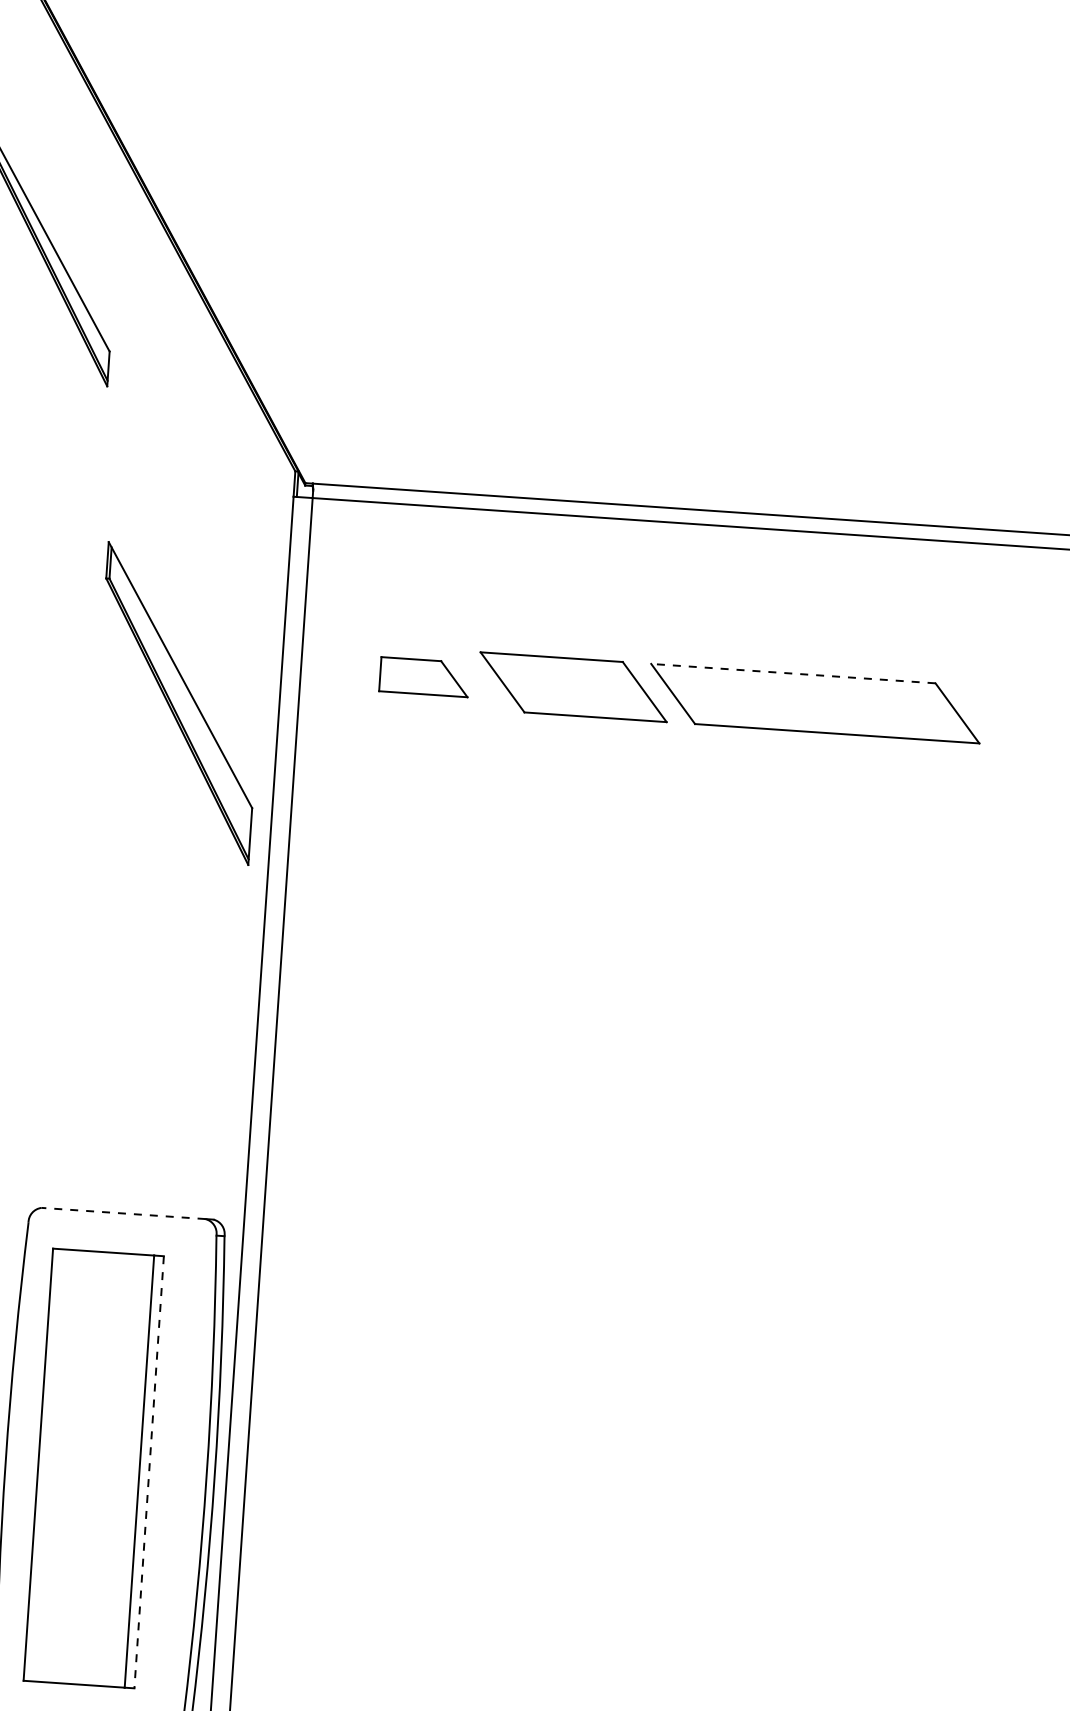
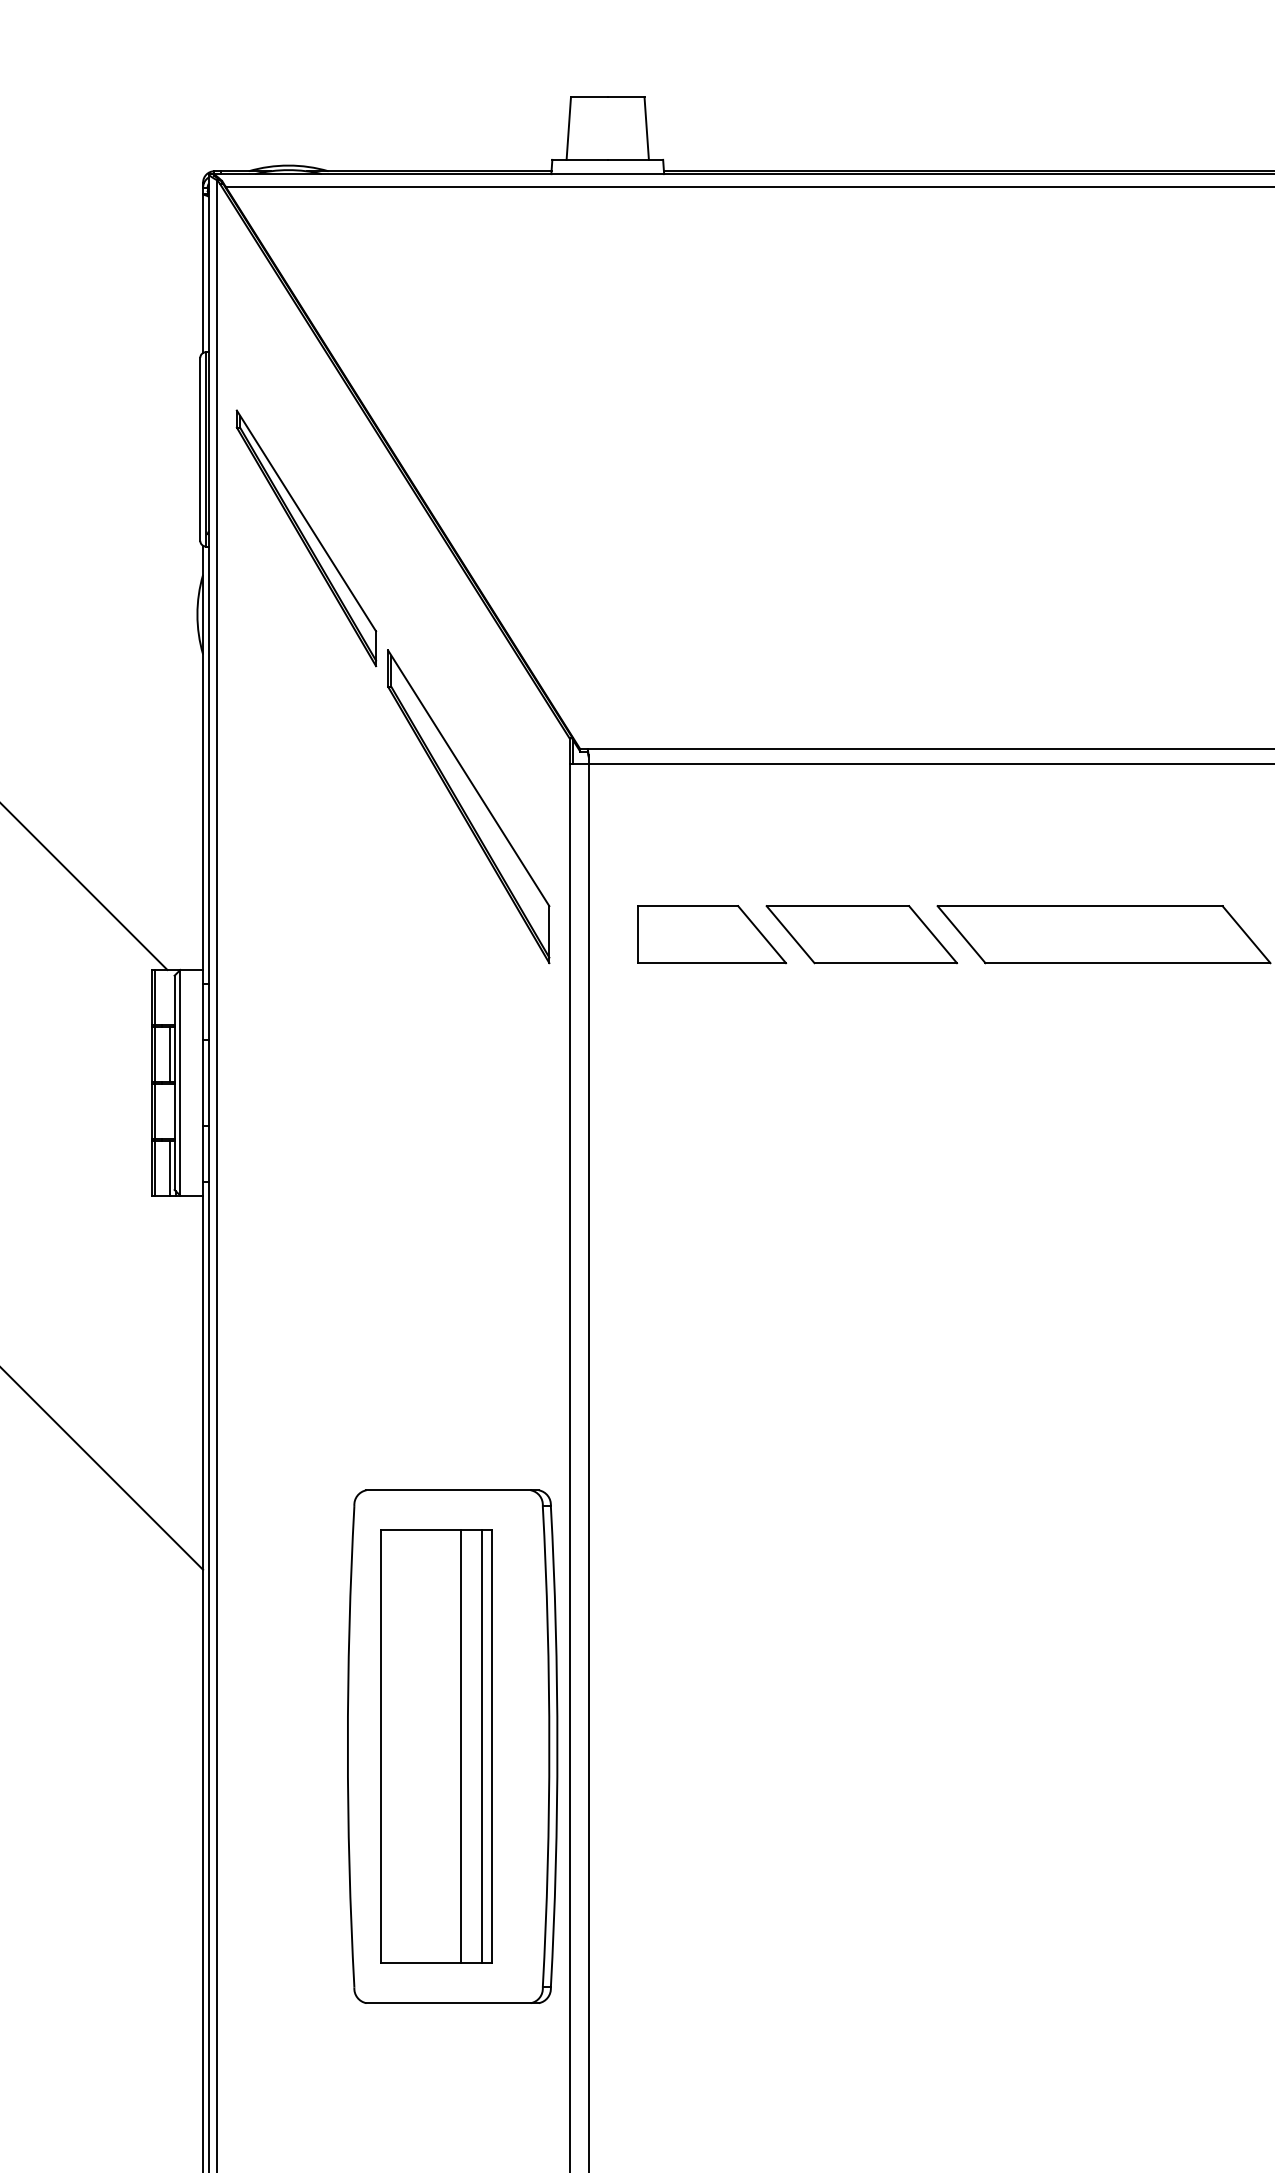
line: (792, 673) -> (1079, 906), dashed -> solid
part: (424, 676) -> (712, 934), size x1.67
part: (178, 703) -> (468, 806), moved
line: (123, 1213) -> (448, 1490), dashed -> solid
line: (119, 1469) -> (461, 1746), added
line: (148, 1472) -> (491, 1746), dashed -> solid

